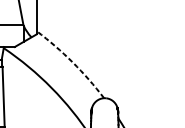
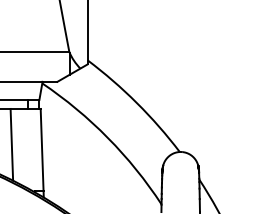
arc: (72, 62) -> (136, 102), dashed -> solid

